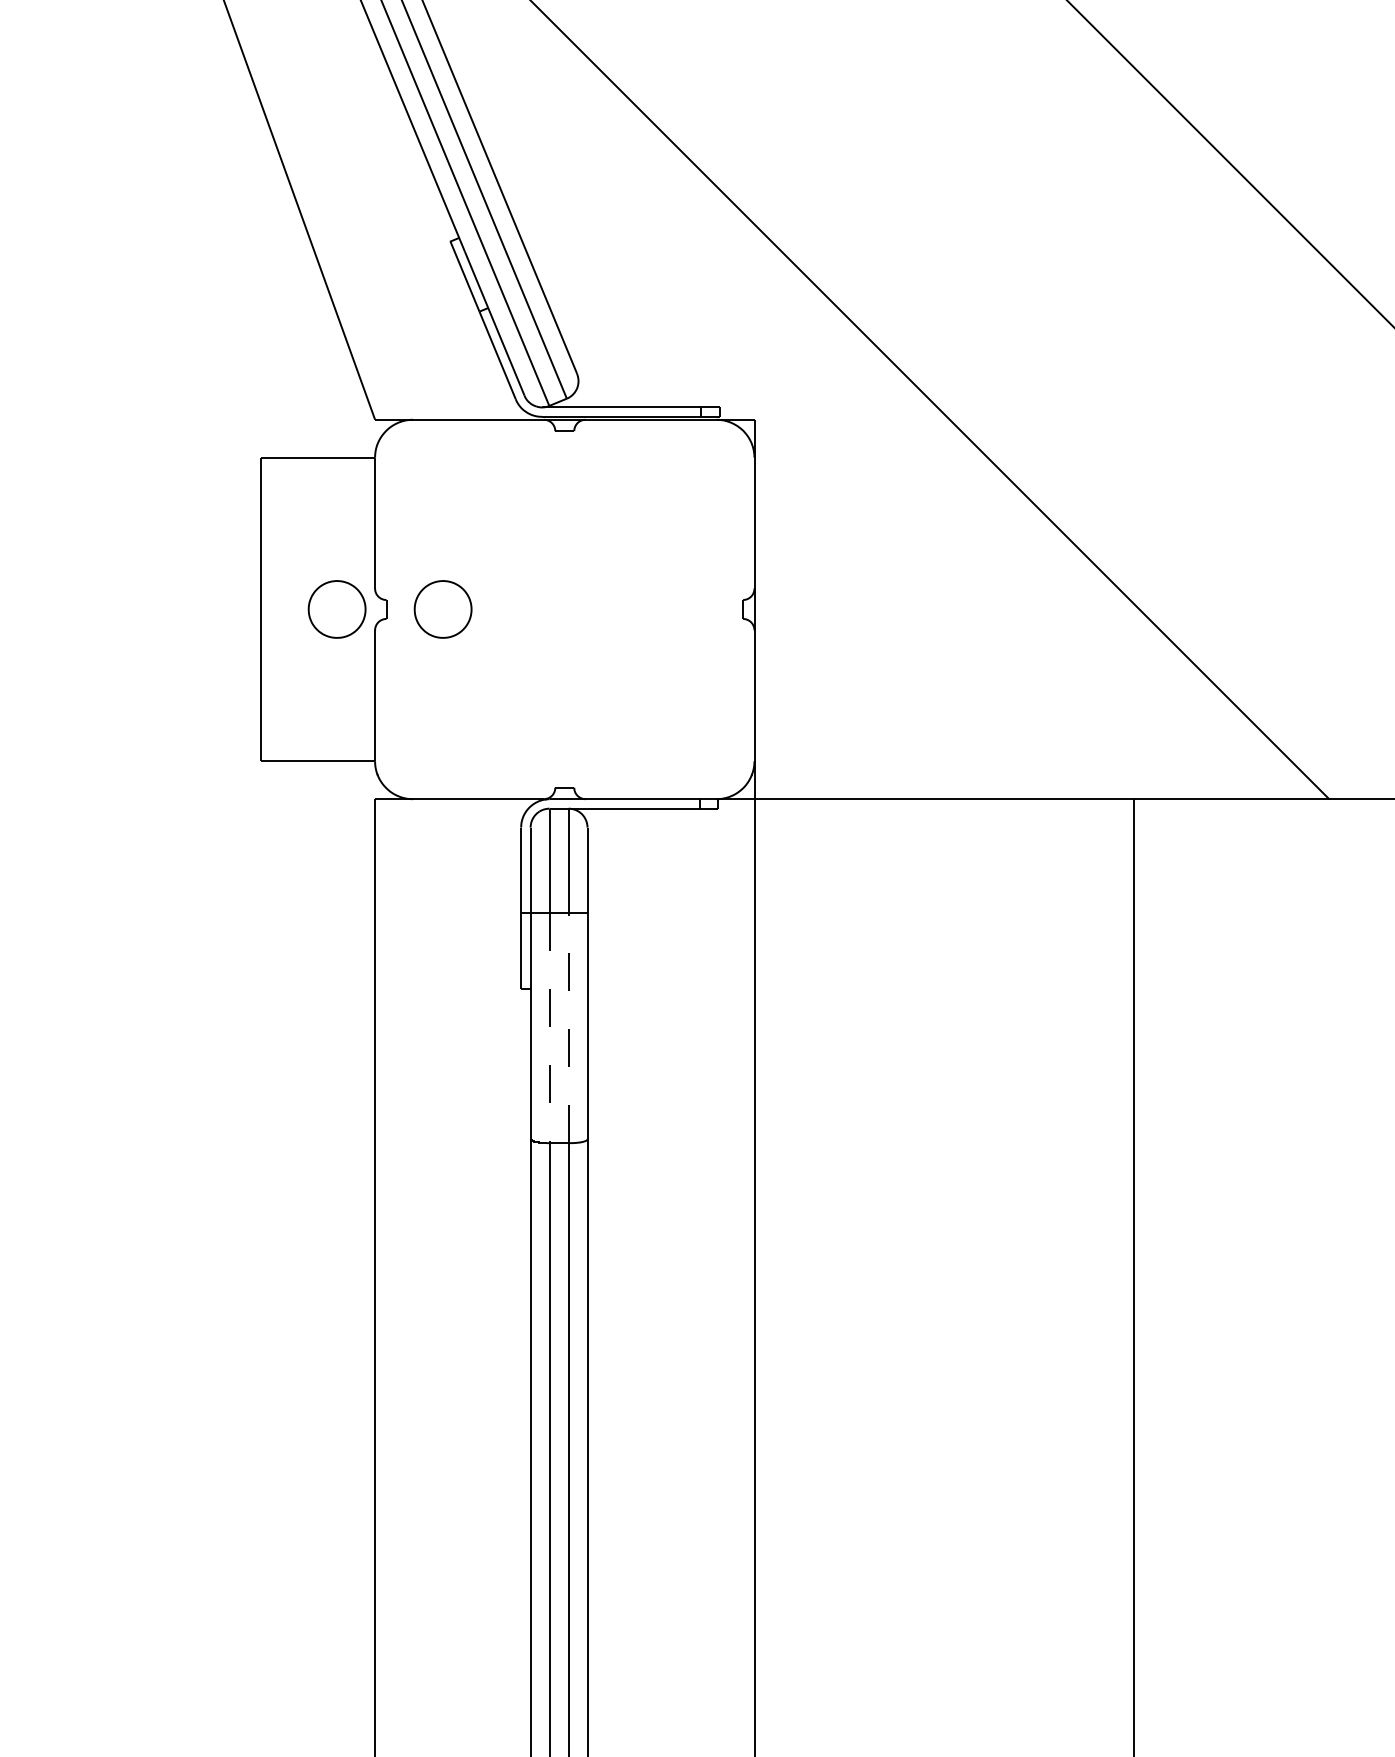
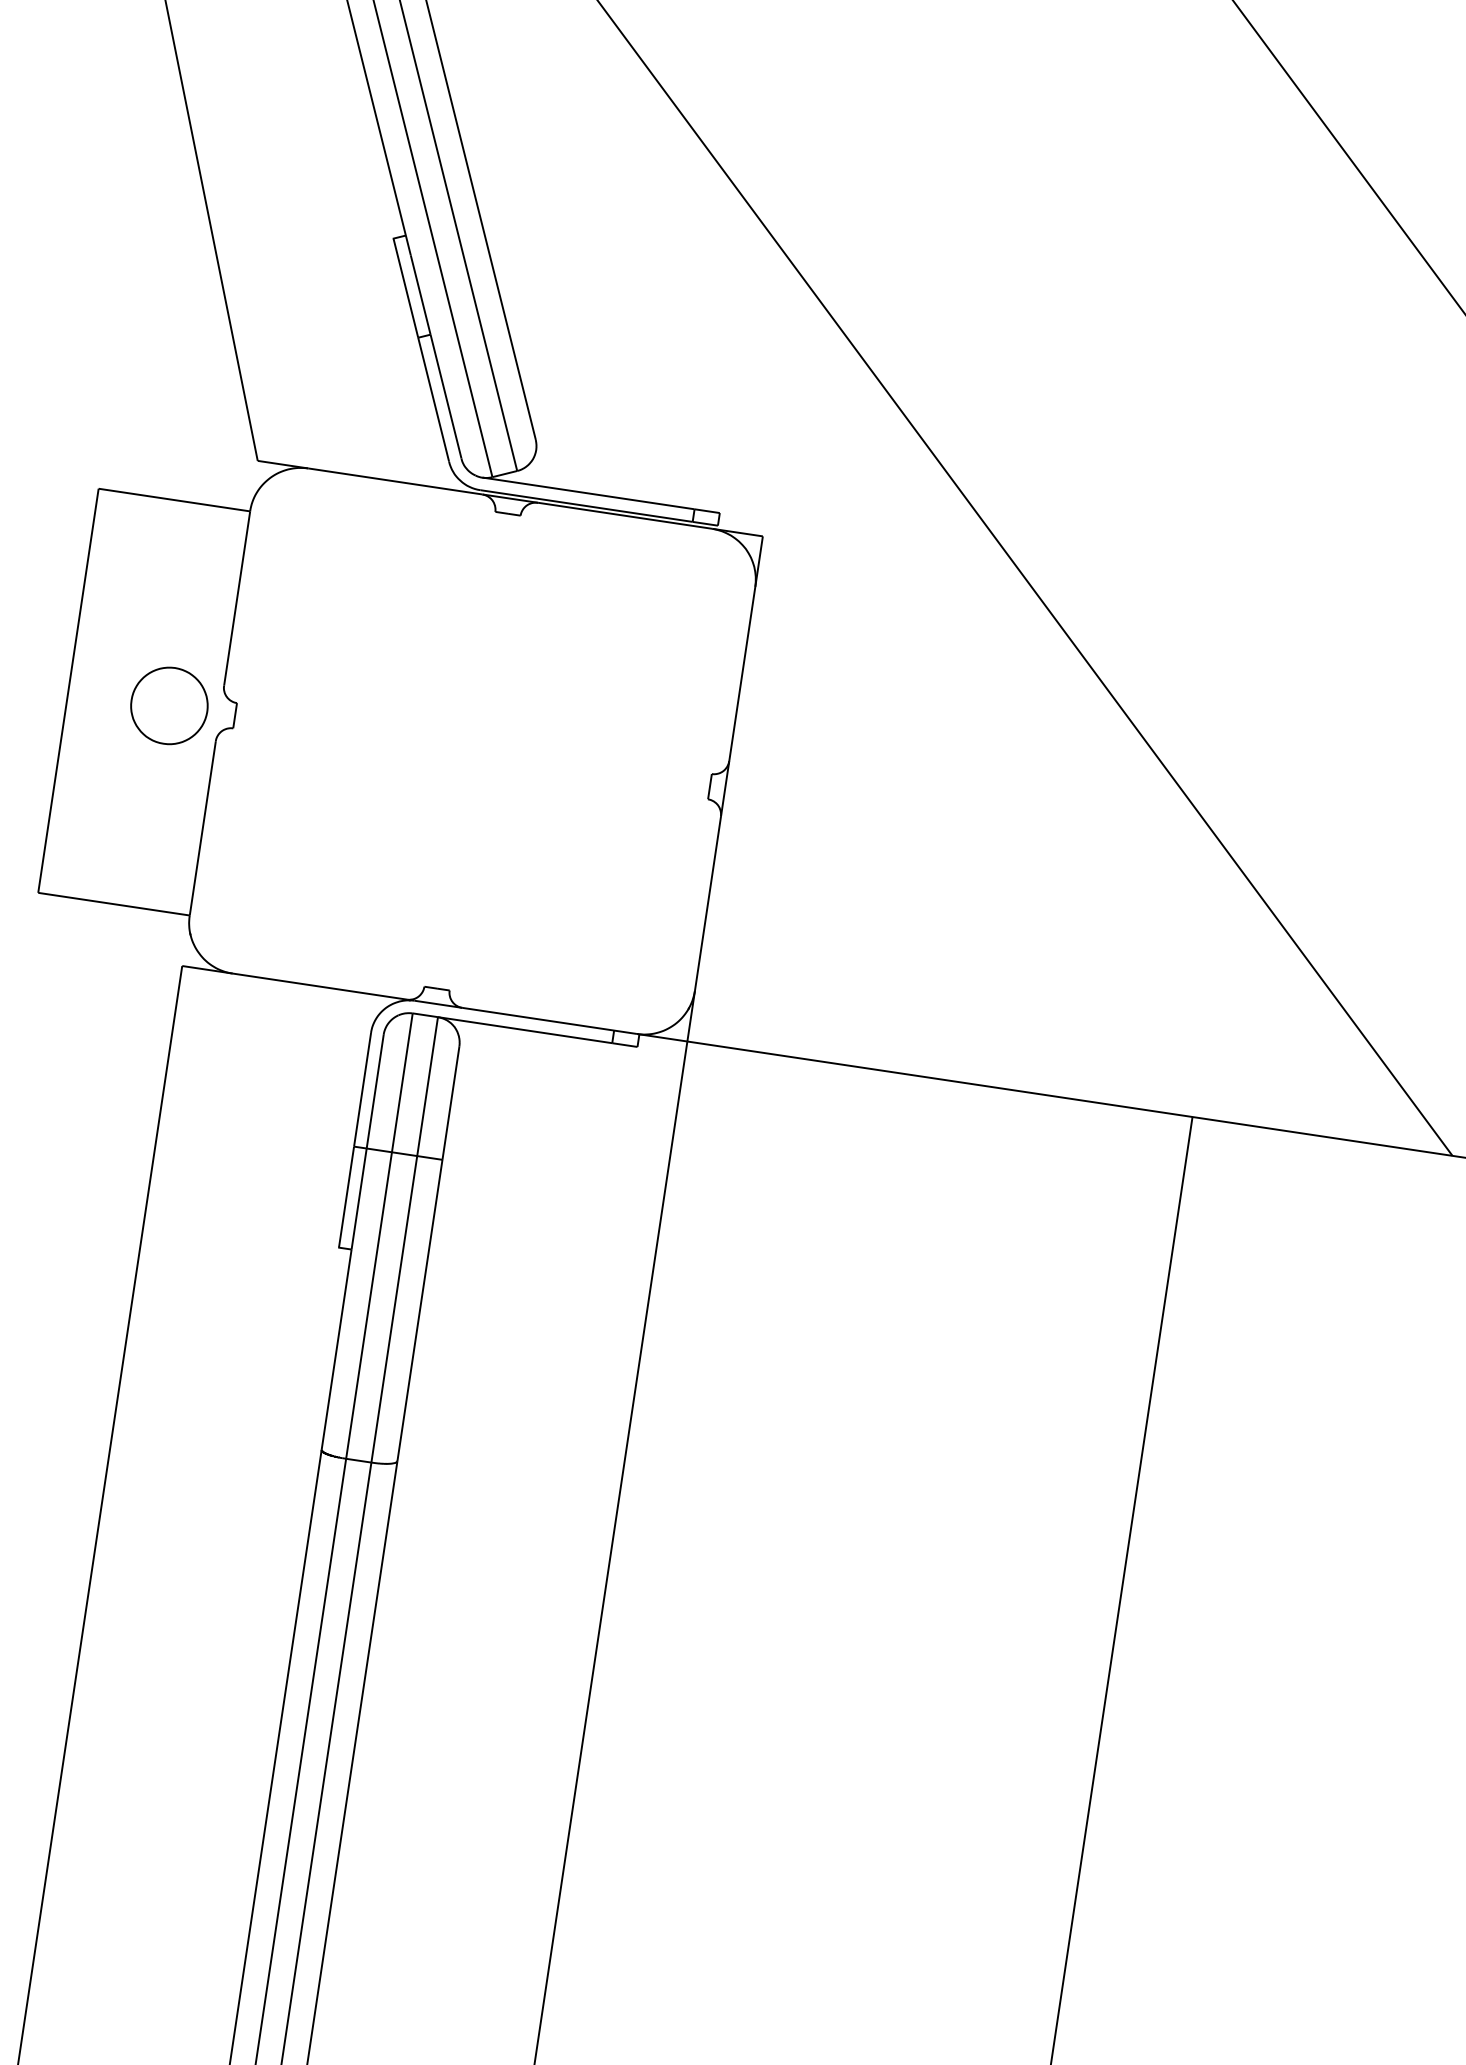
part: (442, 609) -> (309, 726), removed
line: (568, 1027) -> (394, 1308), dashed -> solid
line: (549, 1028) -> (368, 1306), dashed -> solid

